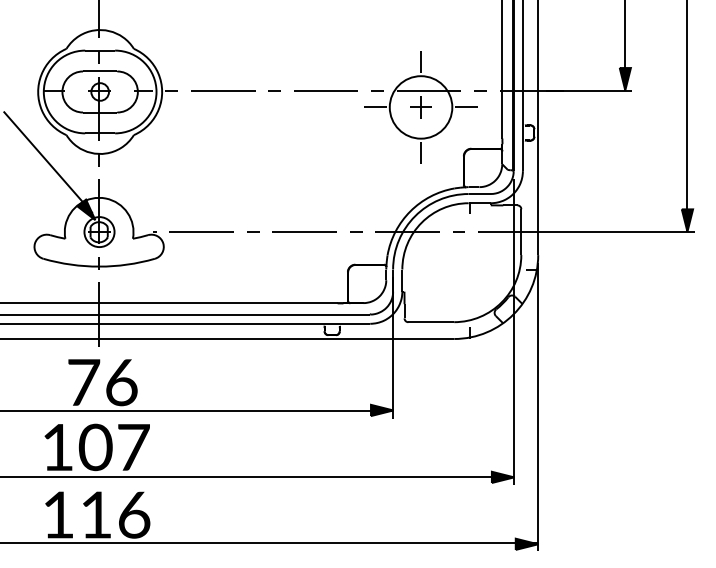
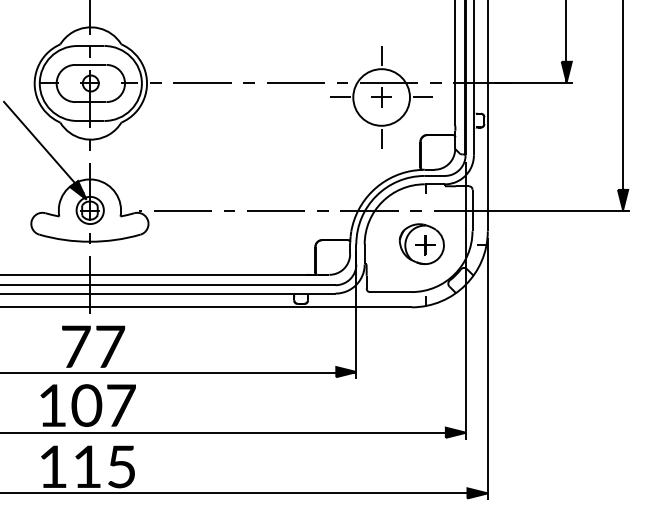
part: (465, 268) -> (421, 243), added
text: (121, 382) -> (110, 346), 76 -> 77
text: (133, 514) -> (121, 466), 116 -> 115

